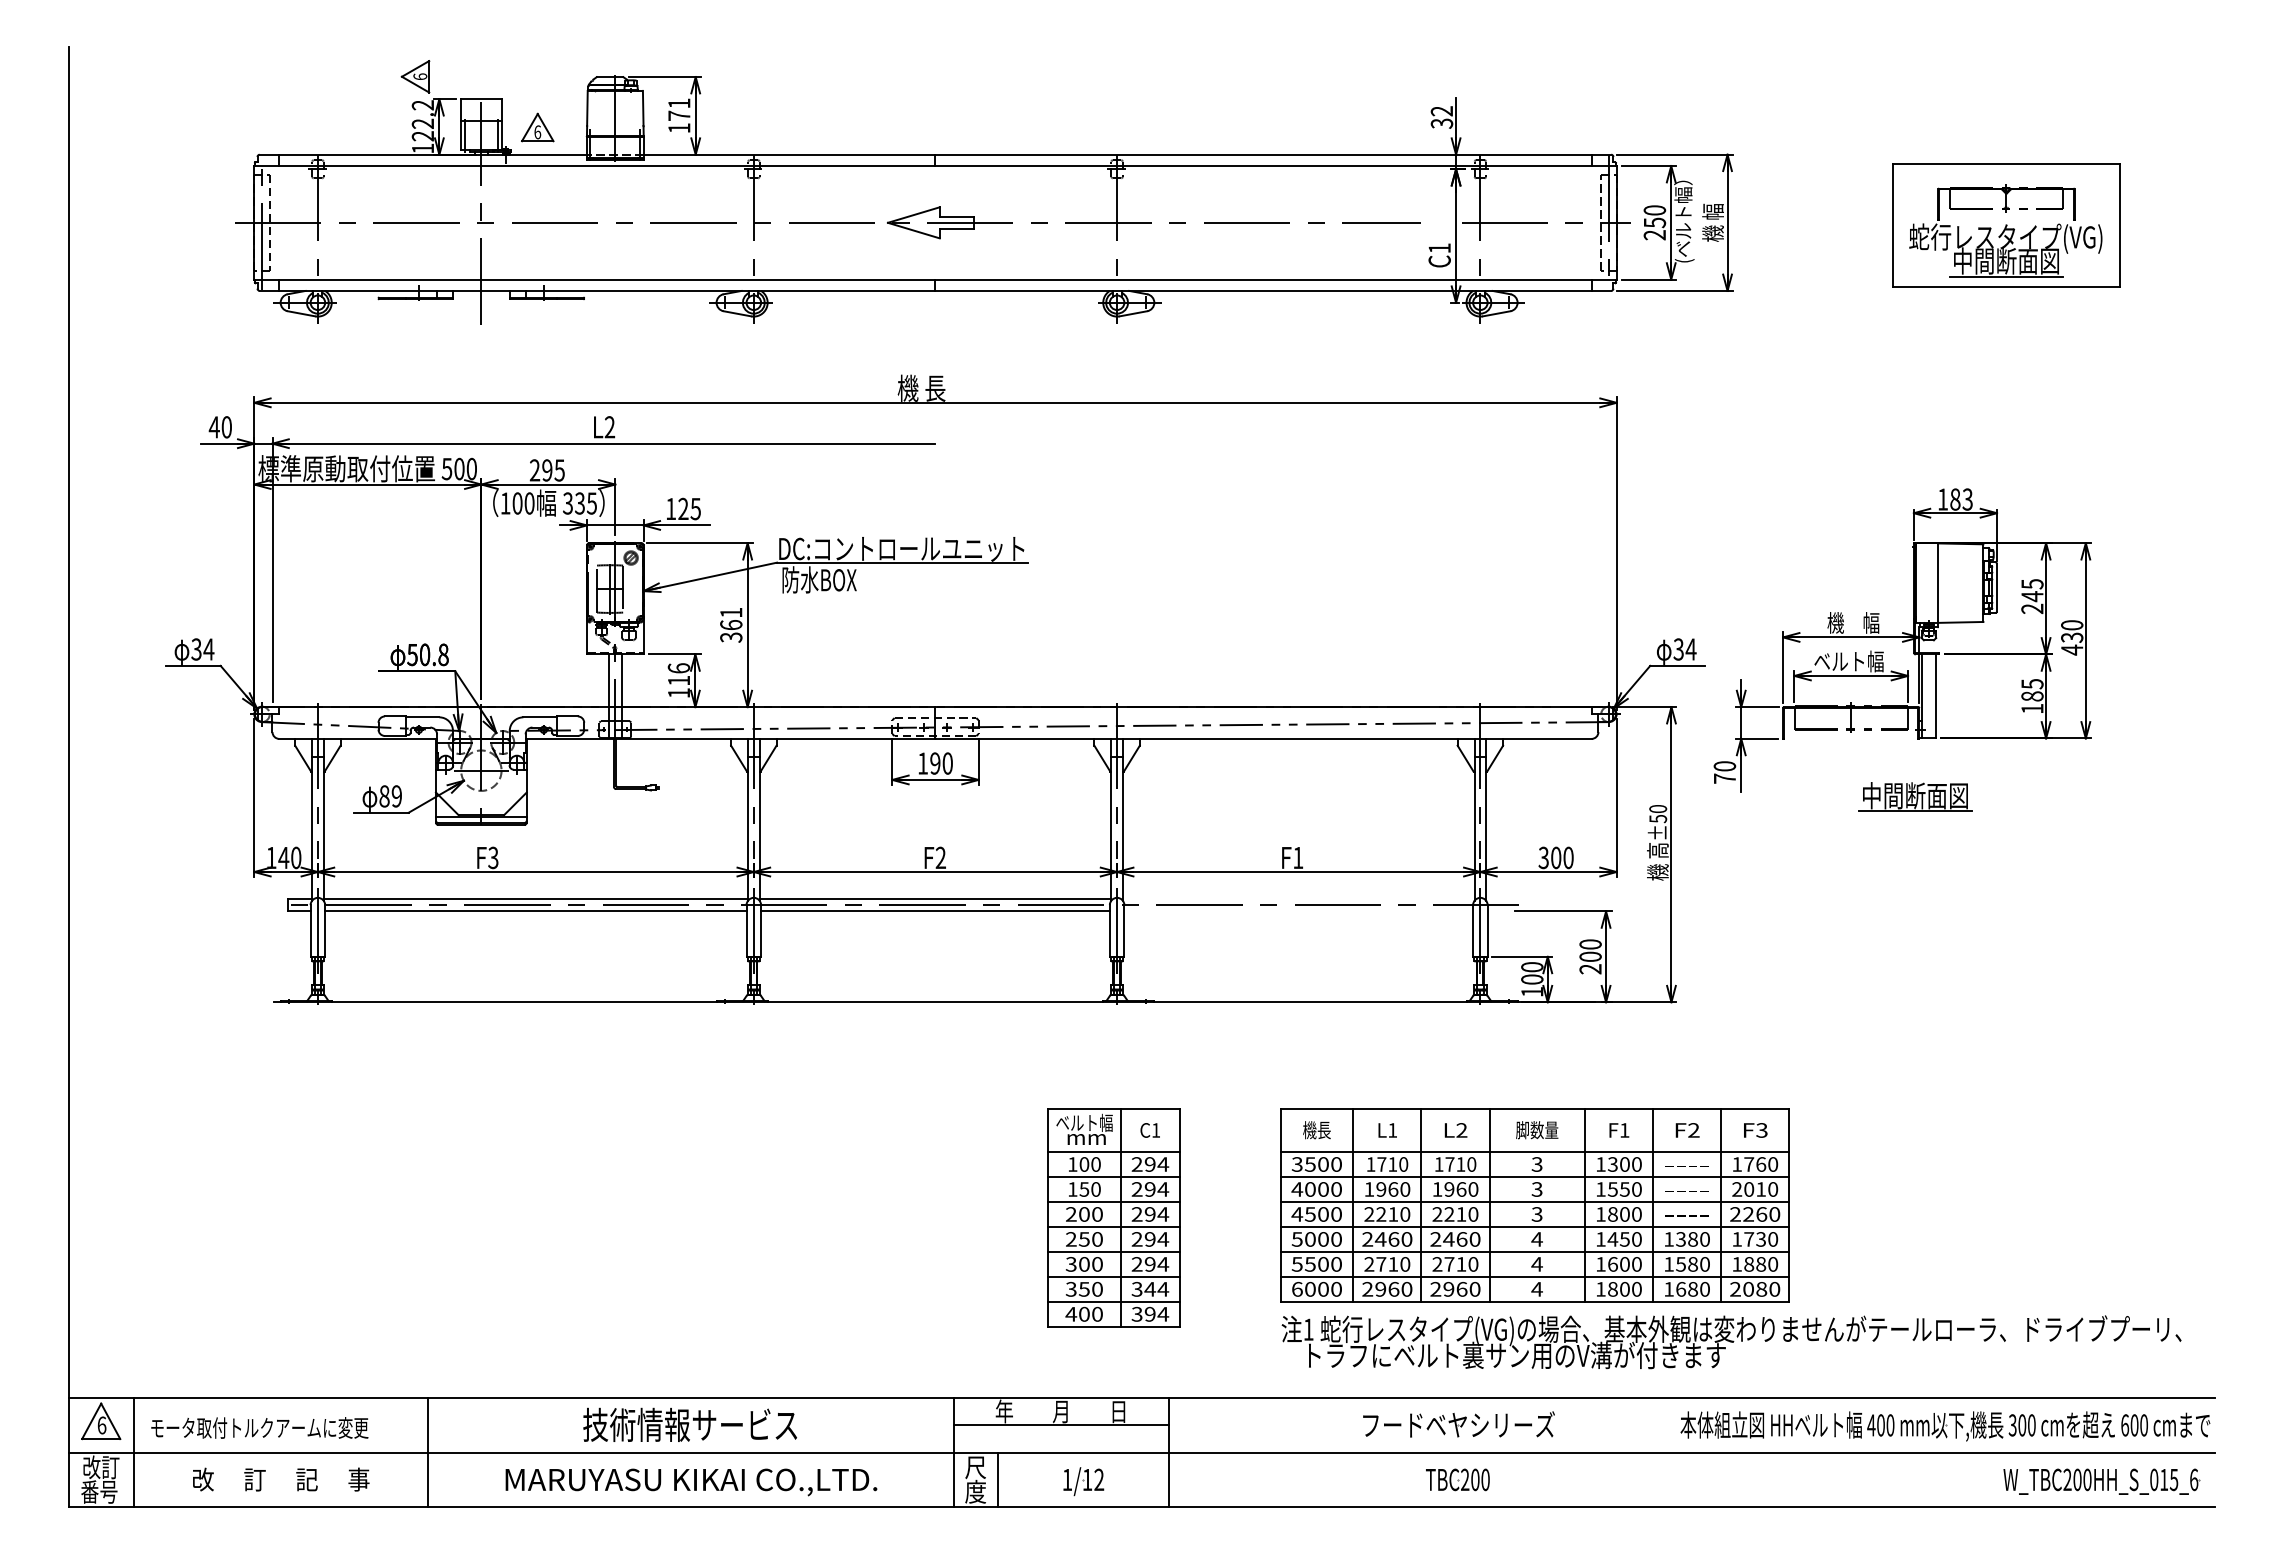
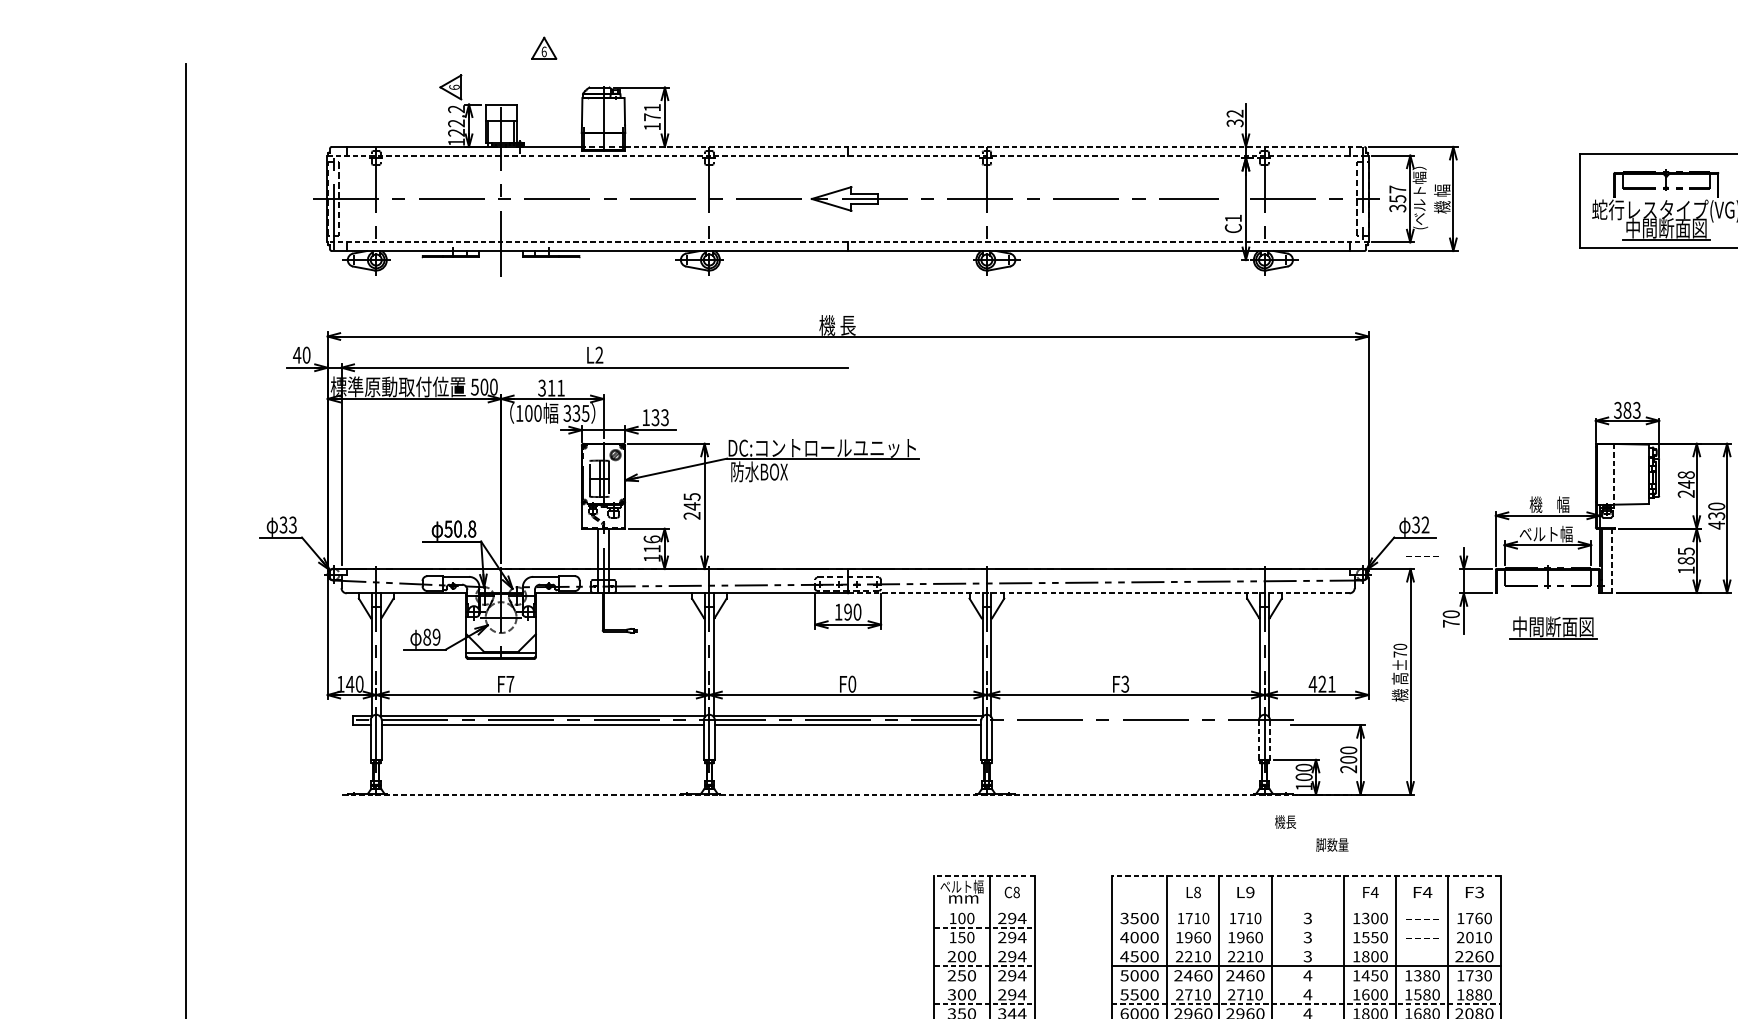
part: (537, 127) -> (544, 48), moved
line: (1127, 154) -> (994, 146), solid -> dashed
line: (935, 166) -> (848, 155), solid -> dashed
text: (1654, 222) -> (1397, 198), 250 -> 357
line: (935, 279) -> (848, 242), solid -> dashed
text: (546, 470) -> (550, 388), 295 -> 311
text: (1942, 499) -> (1617, 410), 183 -> 383
text: (689, 508) -> (660, 417), 125 -> 133
line: (1937, 583) -> (1613, 474), solid -> dashed
text: (2032, 584) -> (1686, 475), 245 -> 248
text: (731, 624) -> (692, 505), 361 -> 245
text: (208, 649) -> (292, 525), 34 -> 33
text: (1690, 649) -> (1425, 525), 34 -> 32
line: (1935, 695) -> (1612, 560), solid -> dashed
line: (1264, 738) -> (1099, 593), solid -> dashed
part: (1915, 796) -> (1553, 627), moved
text: (1658, 818) -> (1400, 654), ±50 -> ±70
text: (493, 857) -> (510, 683), F3 -> F7
text: (940, 857) -> (851, 683), F2 -> F0
text: (1298, 857) -> (1125, 683), F1 -> F3
text: (1555, 857) -> (1321, 683), 300 -> 421
line: (1473, 931) -> (1259, 740), solid -> dashed
line: (1487, 931) -> (1269, 740), solid -> dashed
line: (934, 1002) -> (847, 794), solid -> dashed
line: (1114, 1108) -> (984, 875), solid -> dashed
line: (1534, 1108) -> (1305, 875), solid -> dashed
text: (1156, 1130) -> (1017, 892), C1 -> C8
text: (1316, 1130) -> (1285, 822), moved
text: (1392, 1130) -> (1197, 892), L1 -> L8
text: (1461, 1130) -> (1250, 892), L2 -> L9
text: (1537, 1130) -> (1332, 845), moved
text: (1624, 1130) -> (1374, 892), F1 -> F4
text: (1693, 1130) -> (1427, 892), F2 -> F4
line: (1113, 1152) -> (984, 909), removed
line: (1534, 1152) -> (1305, 909), removed
line: (1114, 1177) -> (984, 928), solid -> dashed
line: (1534, 1177) -> (1305, 928), removed
line: (1113, 1201) -> (984, 946), removed
line: (1534, 1201) -> (1305, 946), removed
text: (1686, 1215) -> (1421, 555), moved
line: (1114, 1226) -> (984, 965), solid -> dashed
line: (1113, 1251) -> (984, 984), removed
line: (1534, 1251) -> (1305, 984), removed
line: (1114, 1276) -> (984, 1004), solid -> dashed
line: (1535, 1276) -> (1306, 1004), solid -> dashed

